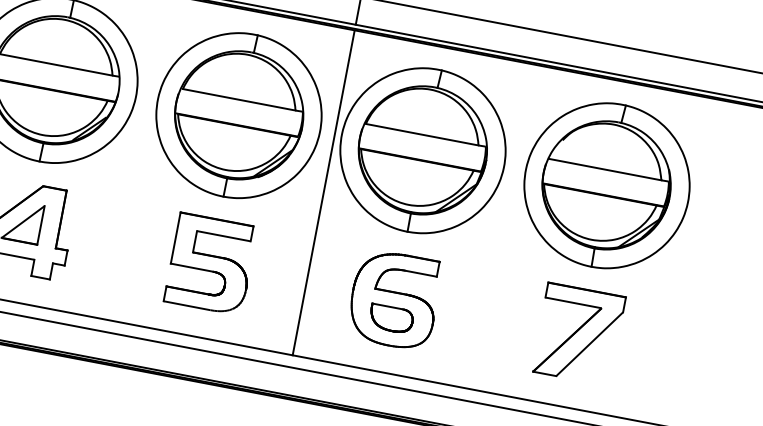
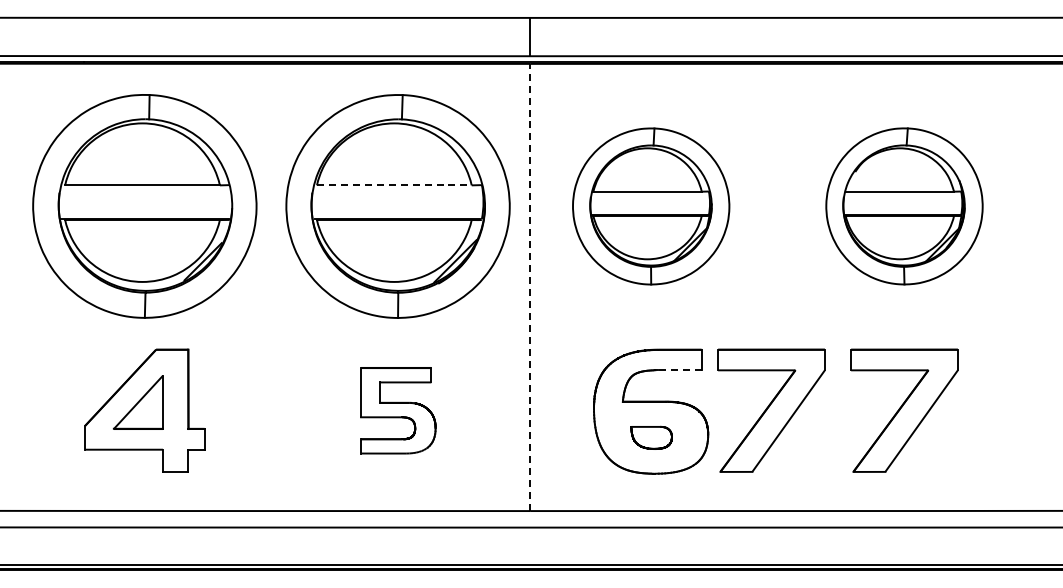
line: (239, 99) -> (394, 185), solid -> dashed
part: (422, 150) -> (650, 206), size x0.7
part: (607, 185) -> (904, 206), size x0.7
line: (323, 192) -> (530, 287), solid -> dashed
part: (211, 263) -> (398, 410), size x0.7
line: (420, 273) -> (679, 370), solid -> dashed
part: (482, 315) -> (771, 410), added
part: (391, 318) -> (651, 437), size x0.7

